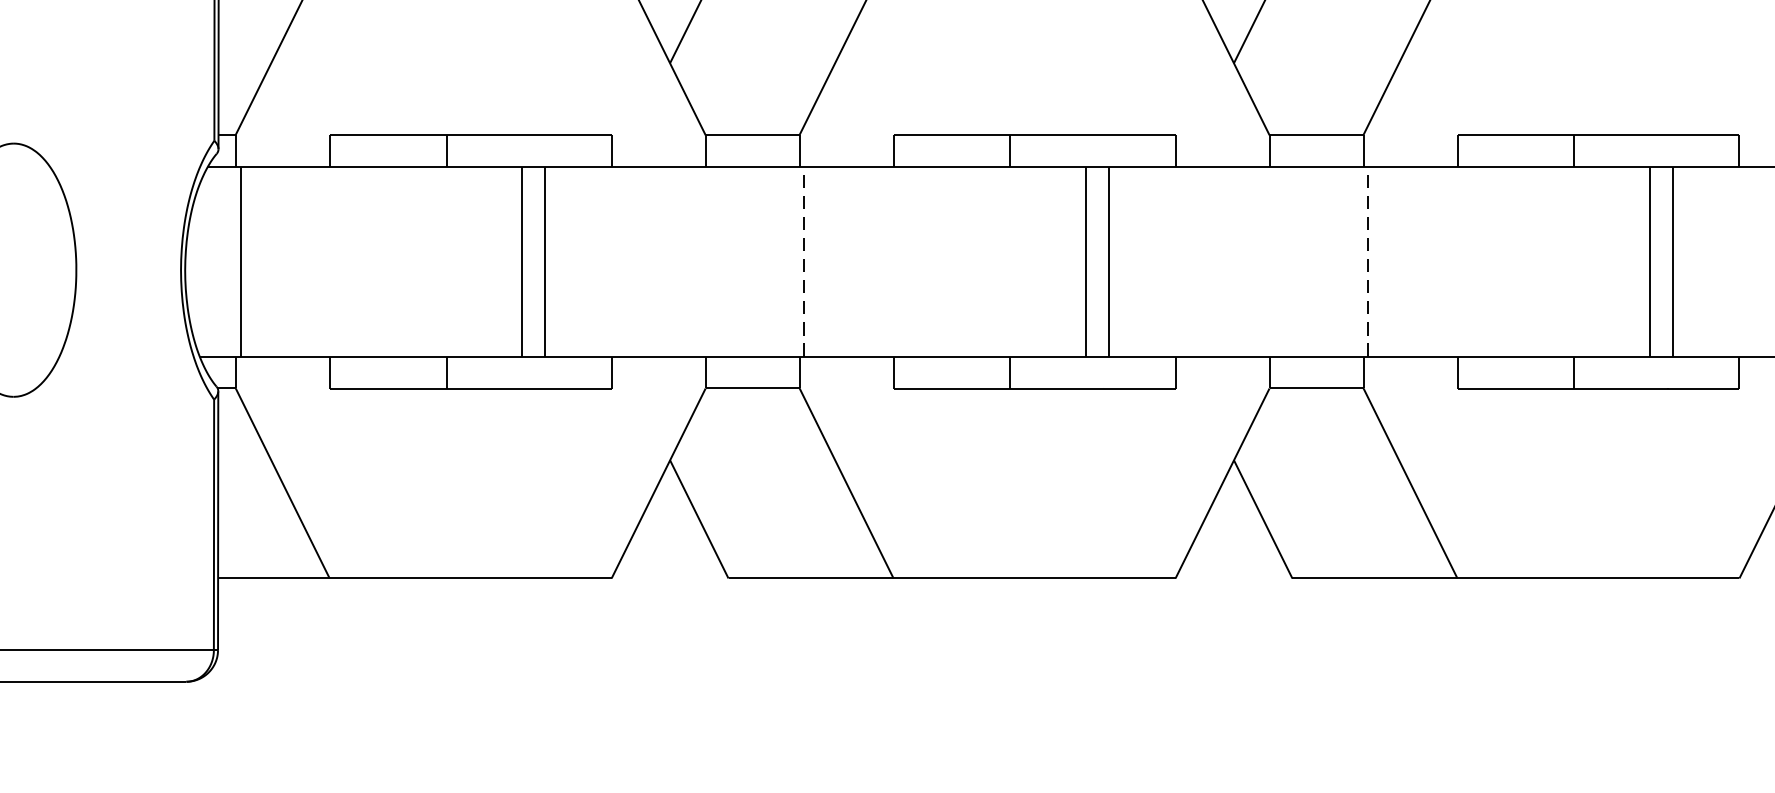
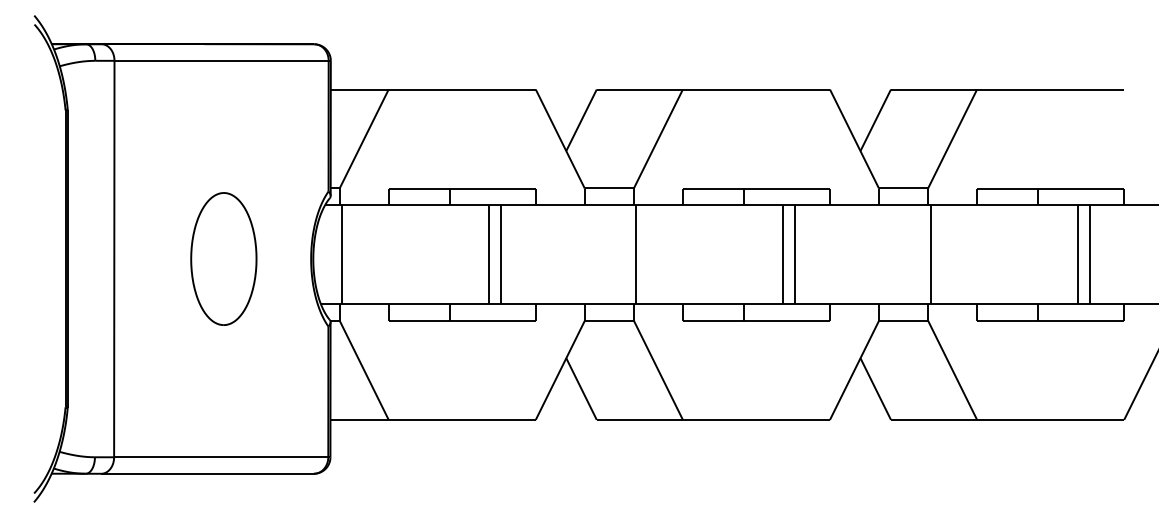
line: (804, 261) -> (636, 254), dashed -> solid
line: (1368, 261) -> (930, 254), dashed -> solid

